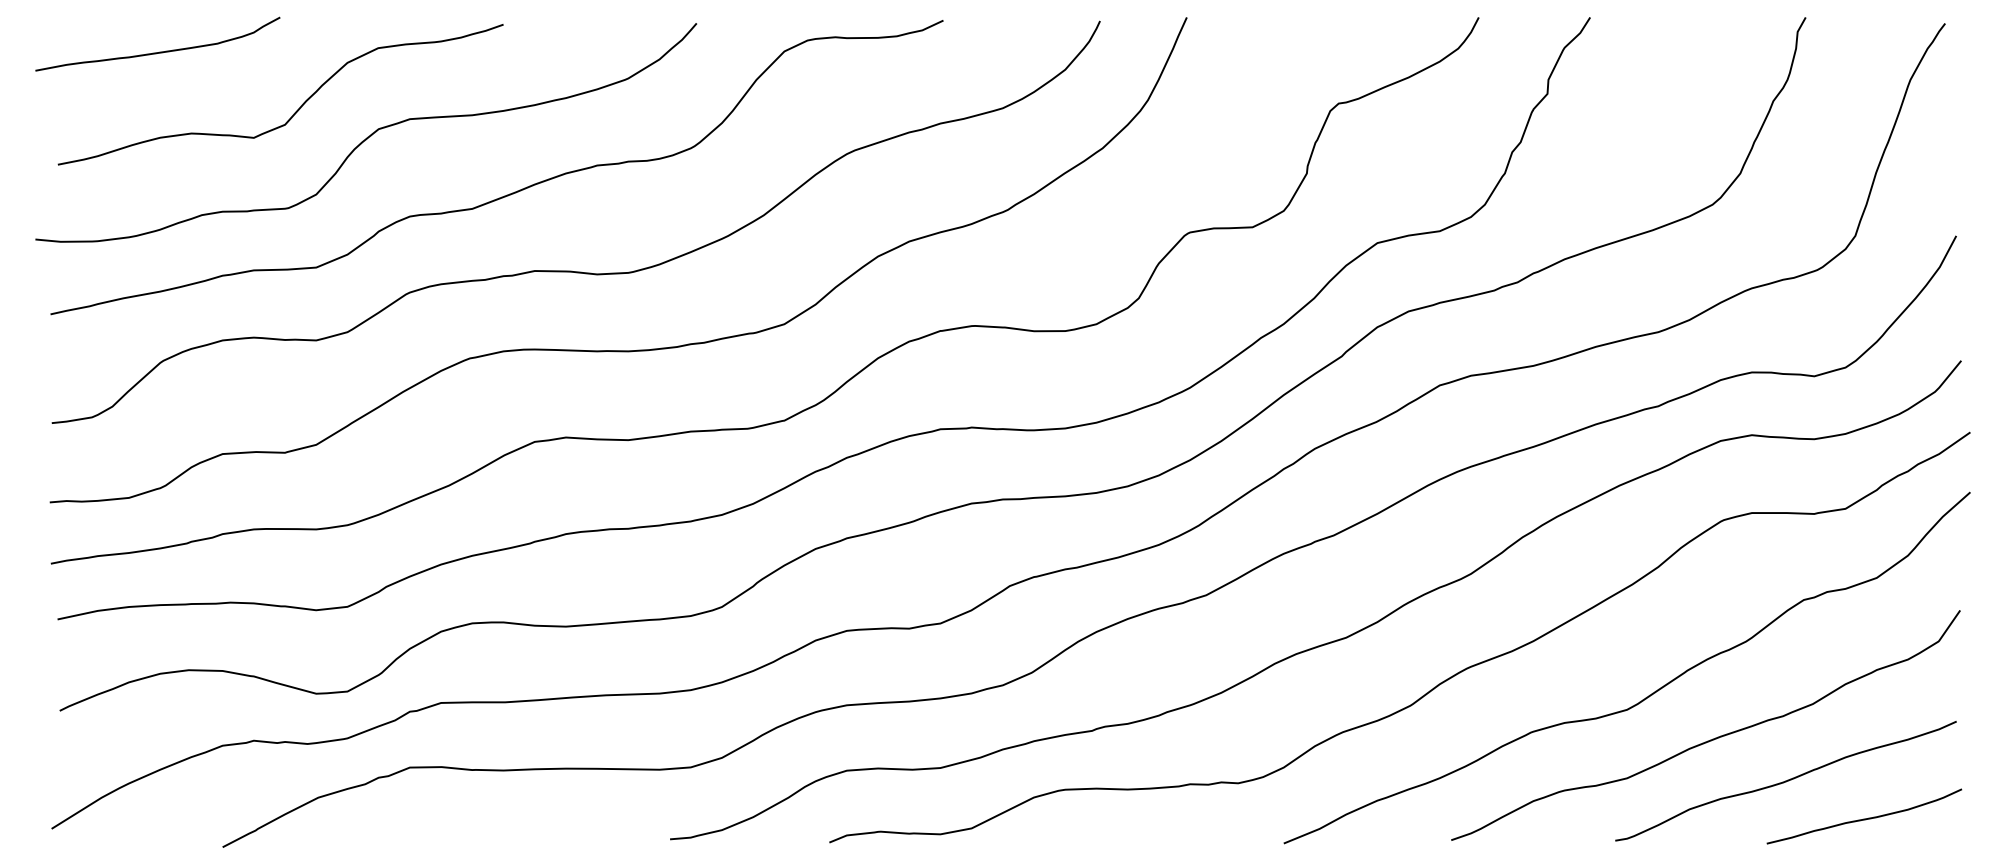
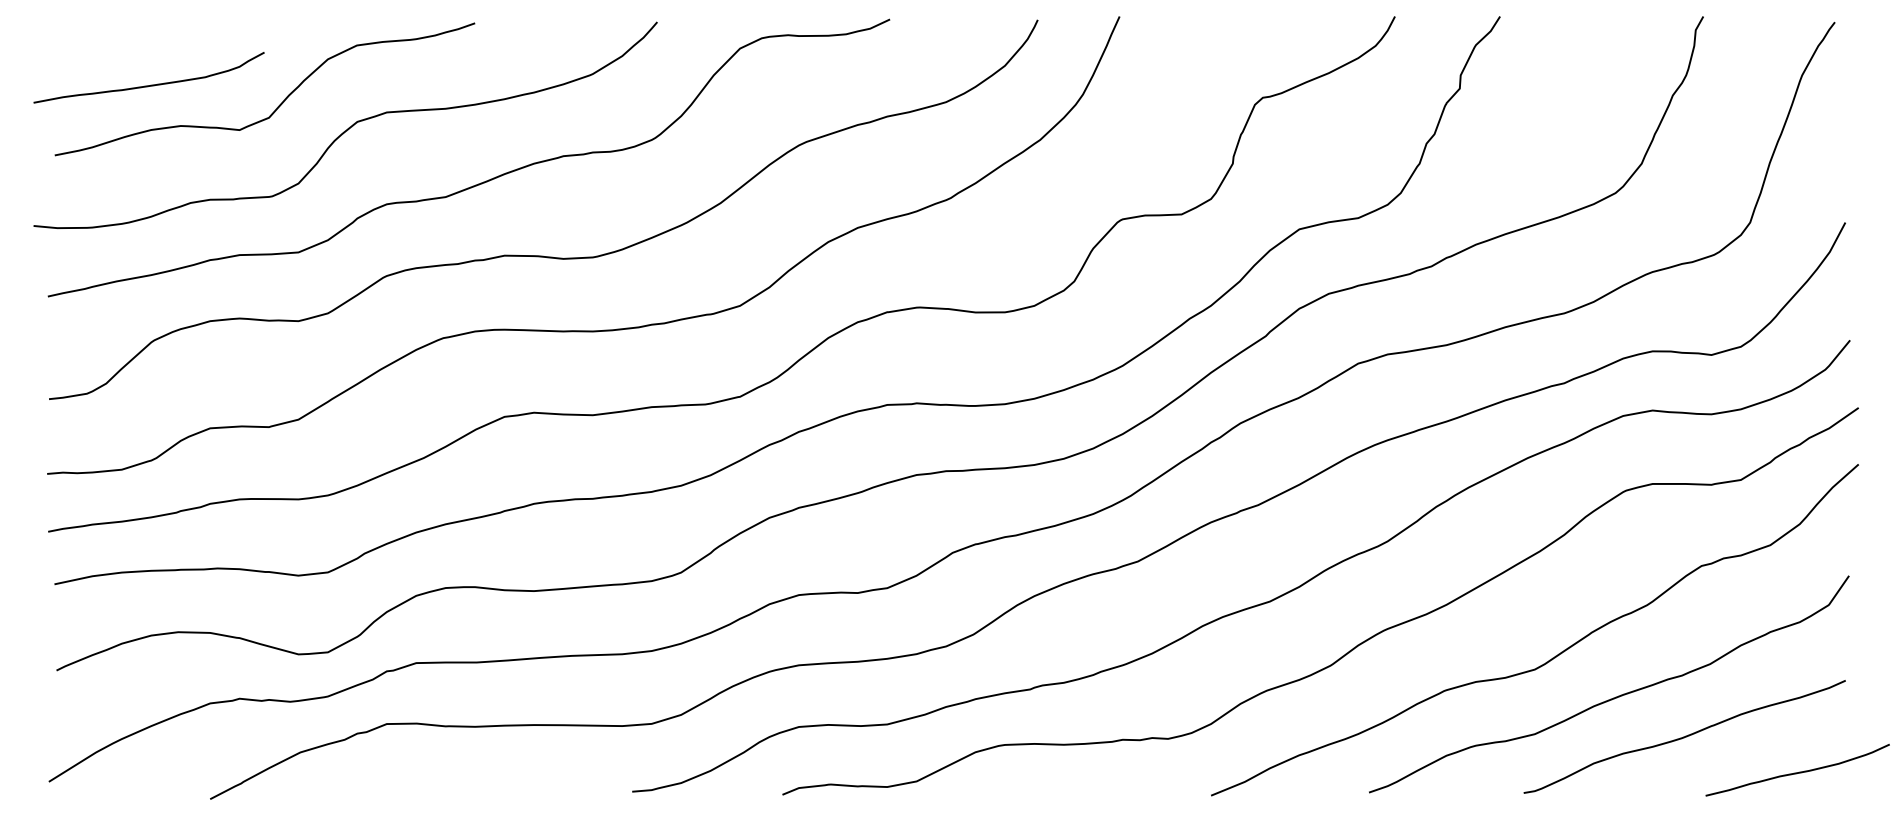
curve: (159, 51) -> (150, 84), moved
curve: (1866, 817) -> (1799, 771), moved

